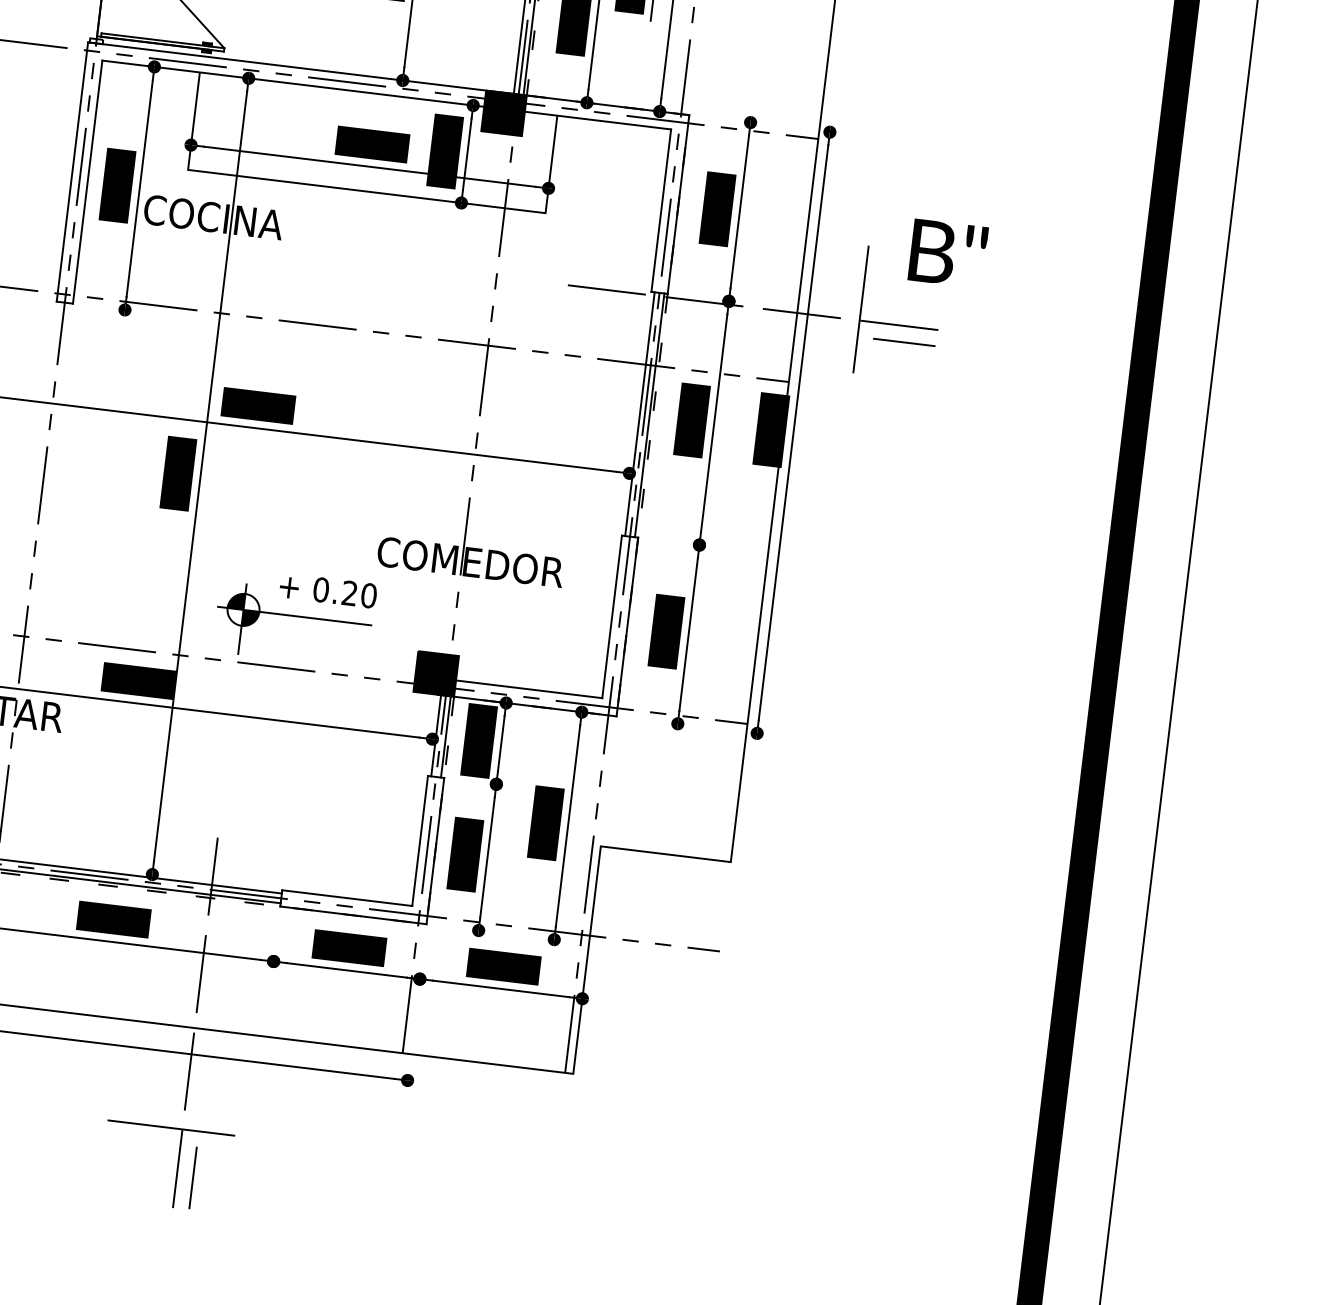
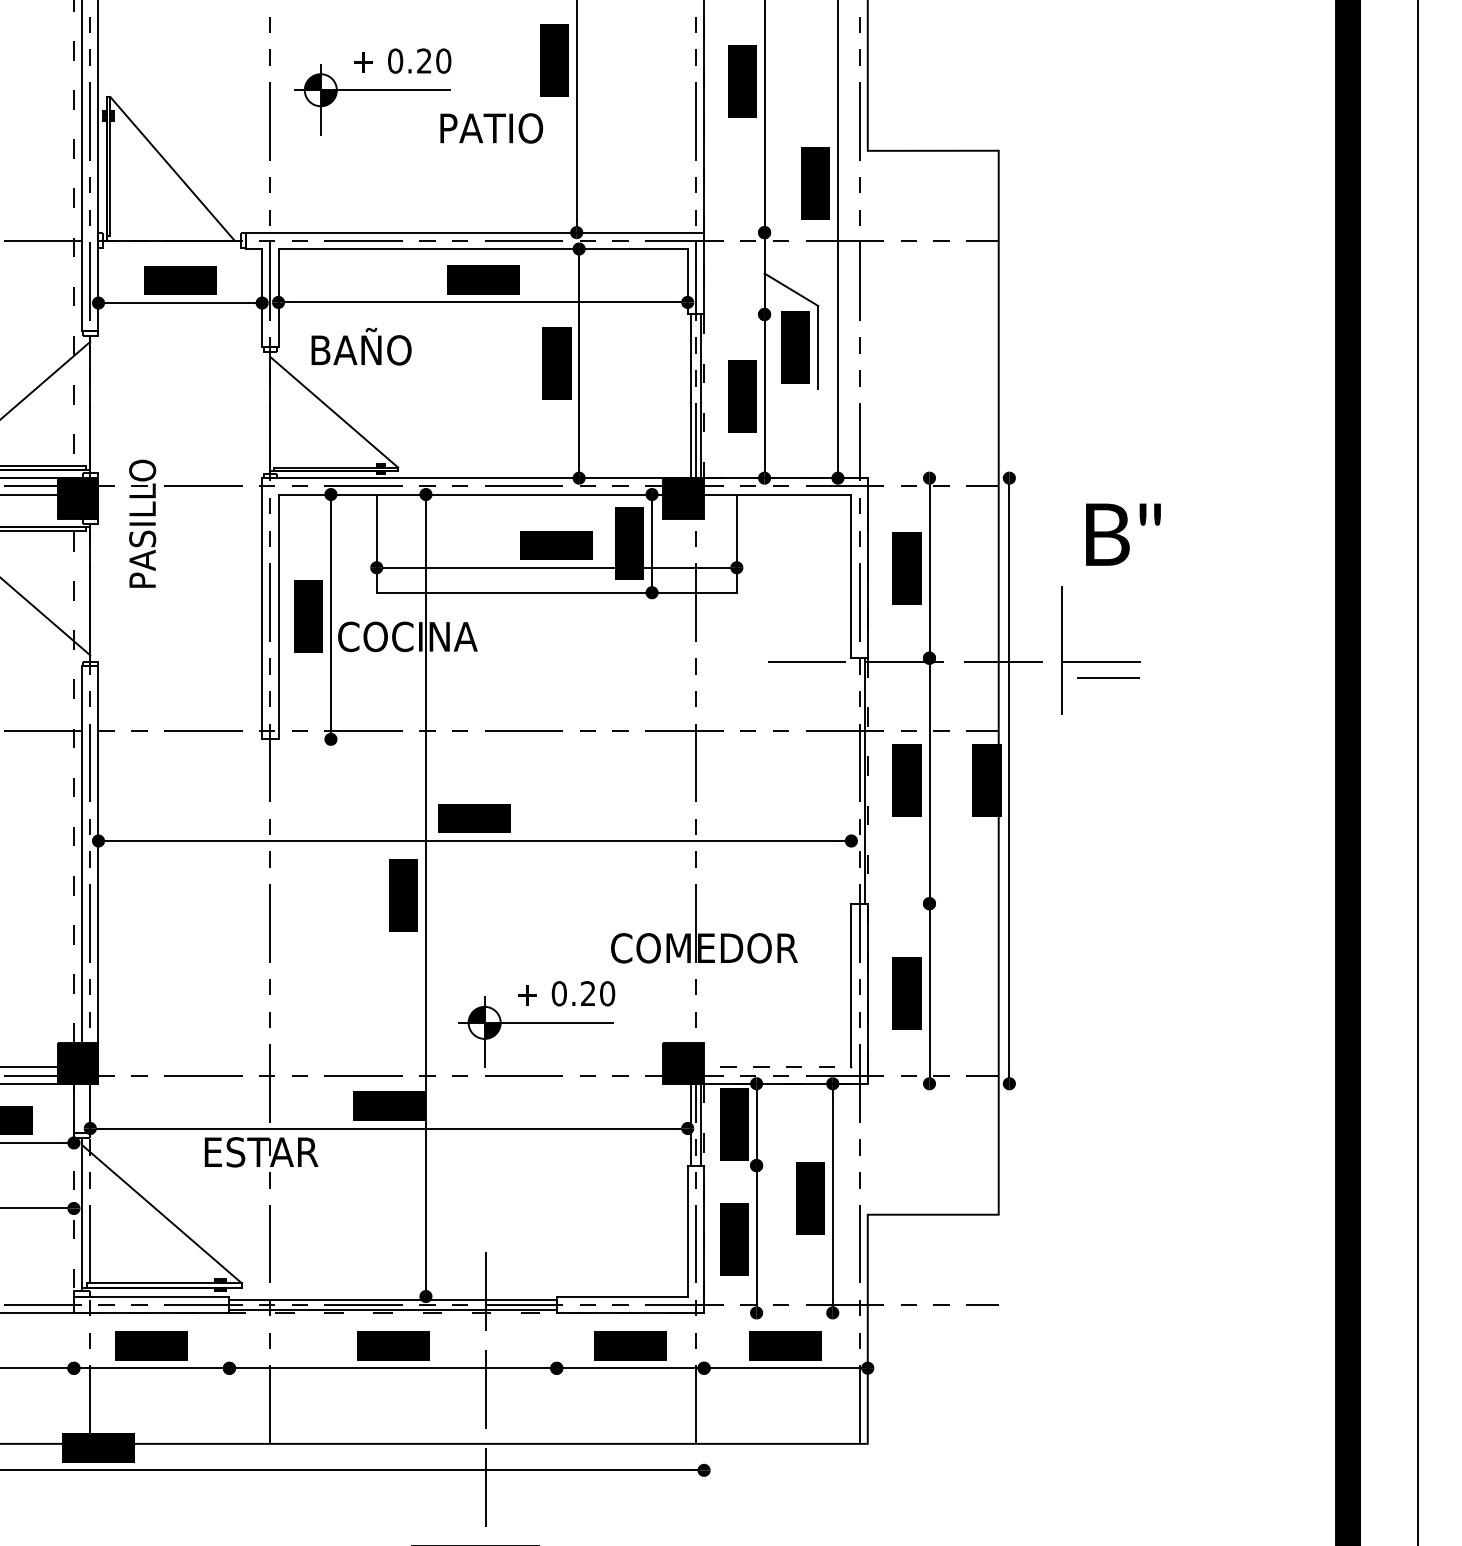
text: (948, 253) -> (1123, 534), moved
line: (639, 413) -> (854, 780), removed
line: (520, 688) -> (769, 1067), solid -> dashed

